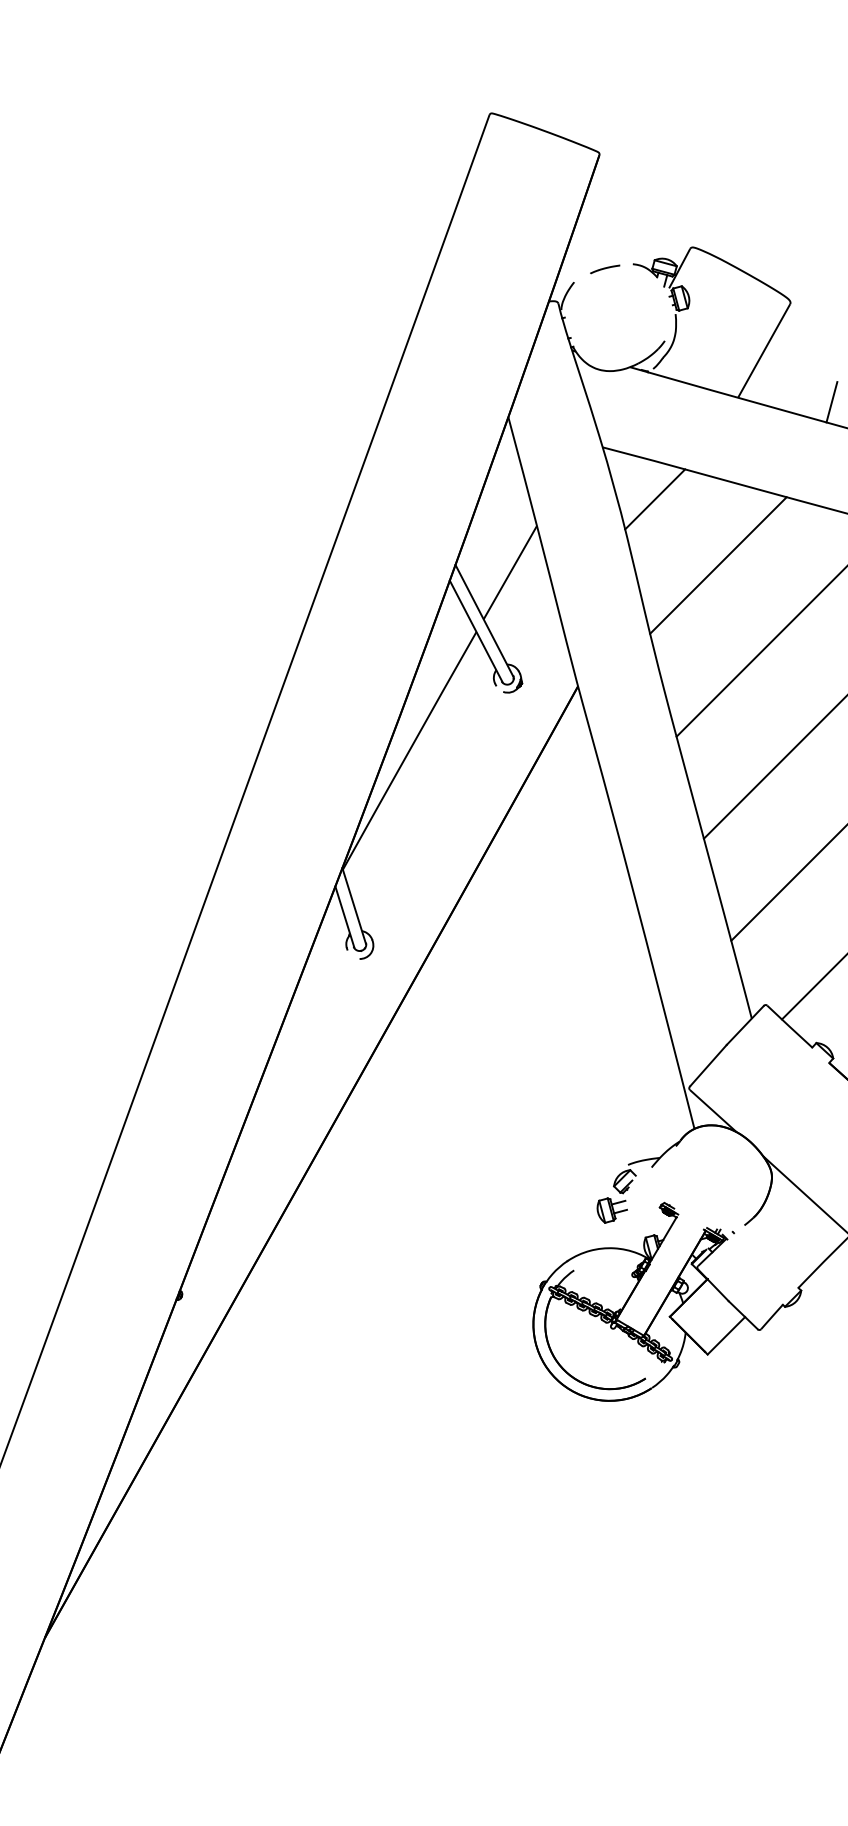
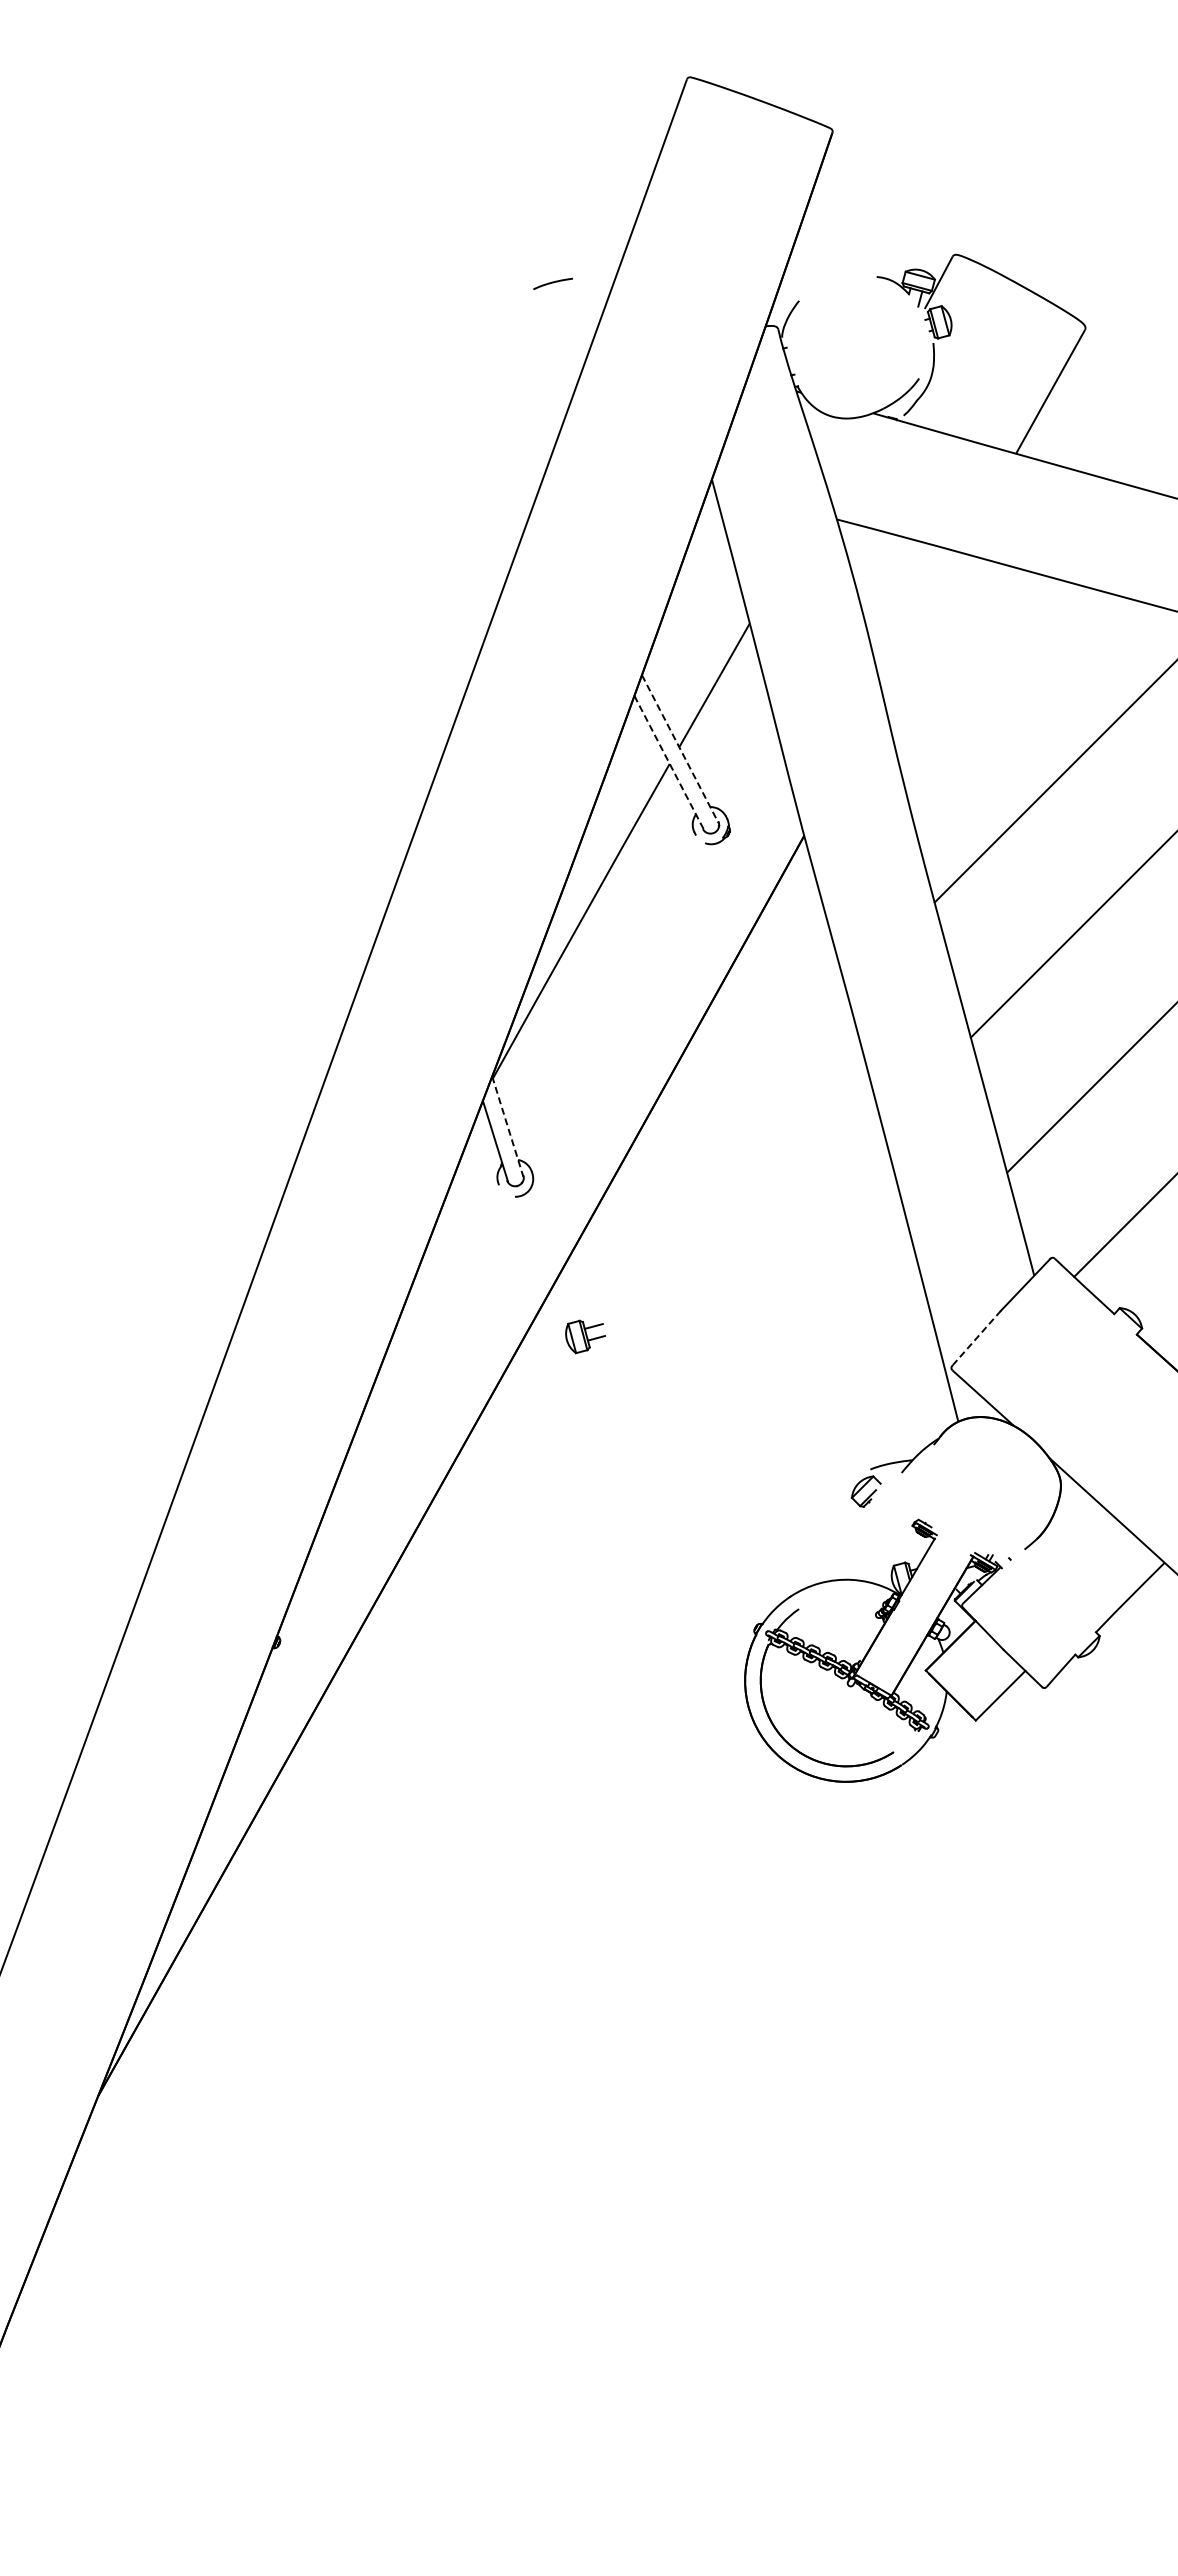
curve: (604, 269) -> (552, 283), moved
line: (832, 402) -> (1140, 459), removed
line: (655, 499) -> (906, 588), removed
line: (718, 565) -> (989, 675), removed
line: (484, 621) -> (680, 749), solid -> dashed
line: (476, 631) -> (669, 763), solid -> dashed
line: (353, 905) -> (507, 1126), solid -> dashed
line: (708, 1065) -> (976, 1338), solid -> dashed
part: (612, 1210) -> (585, 1336), moved

